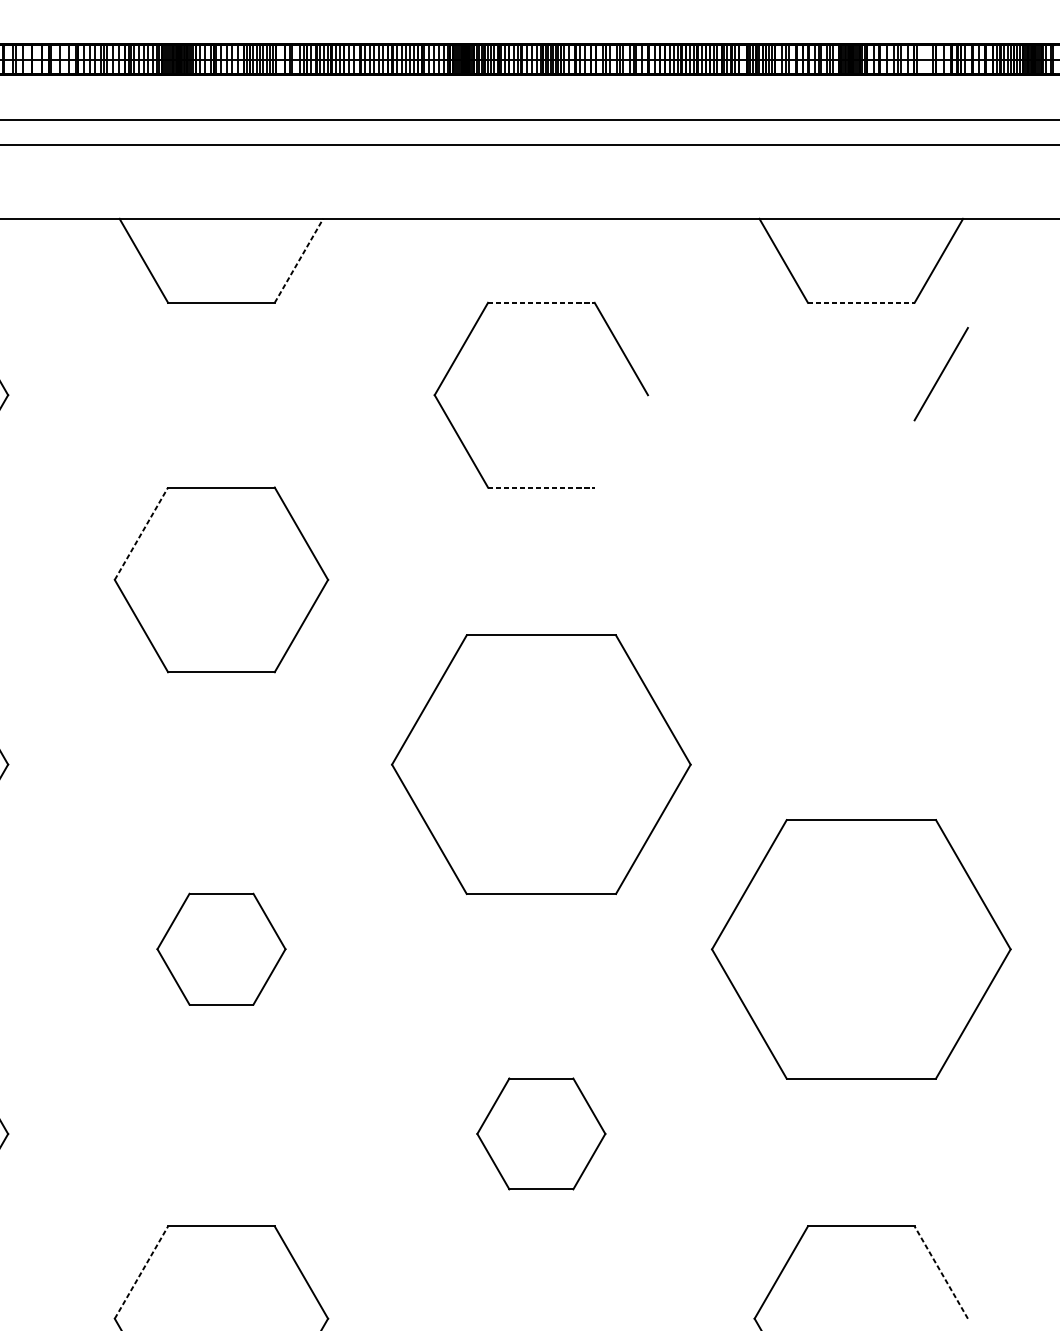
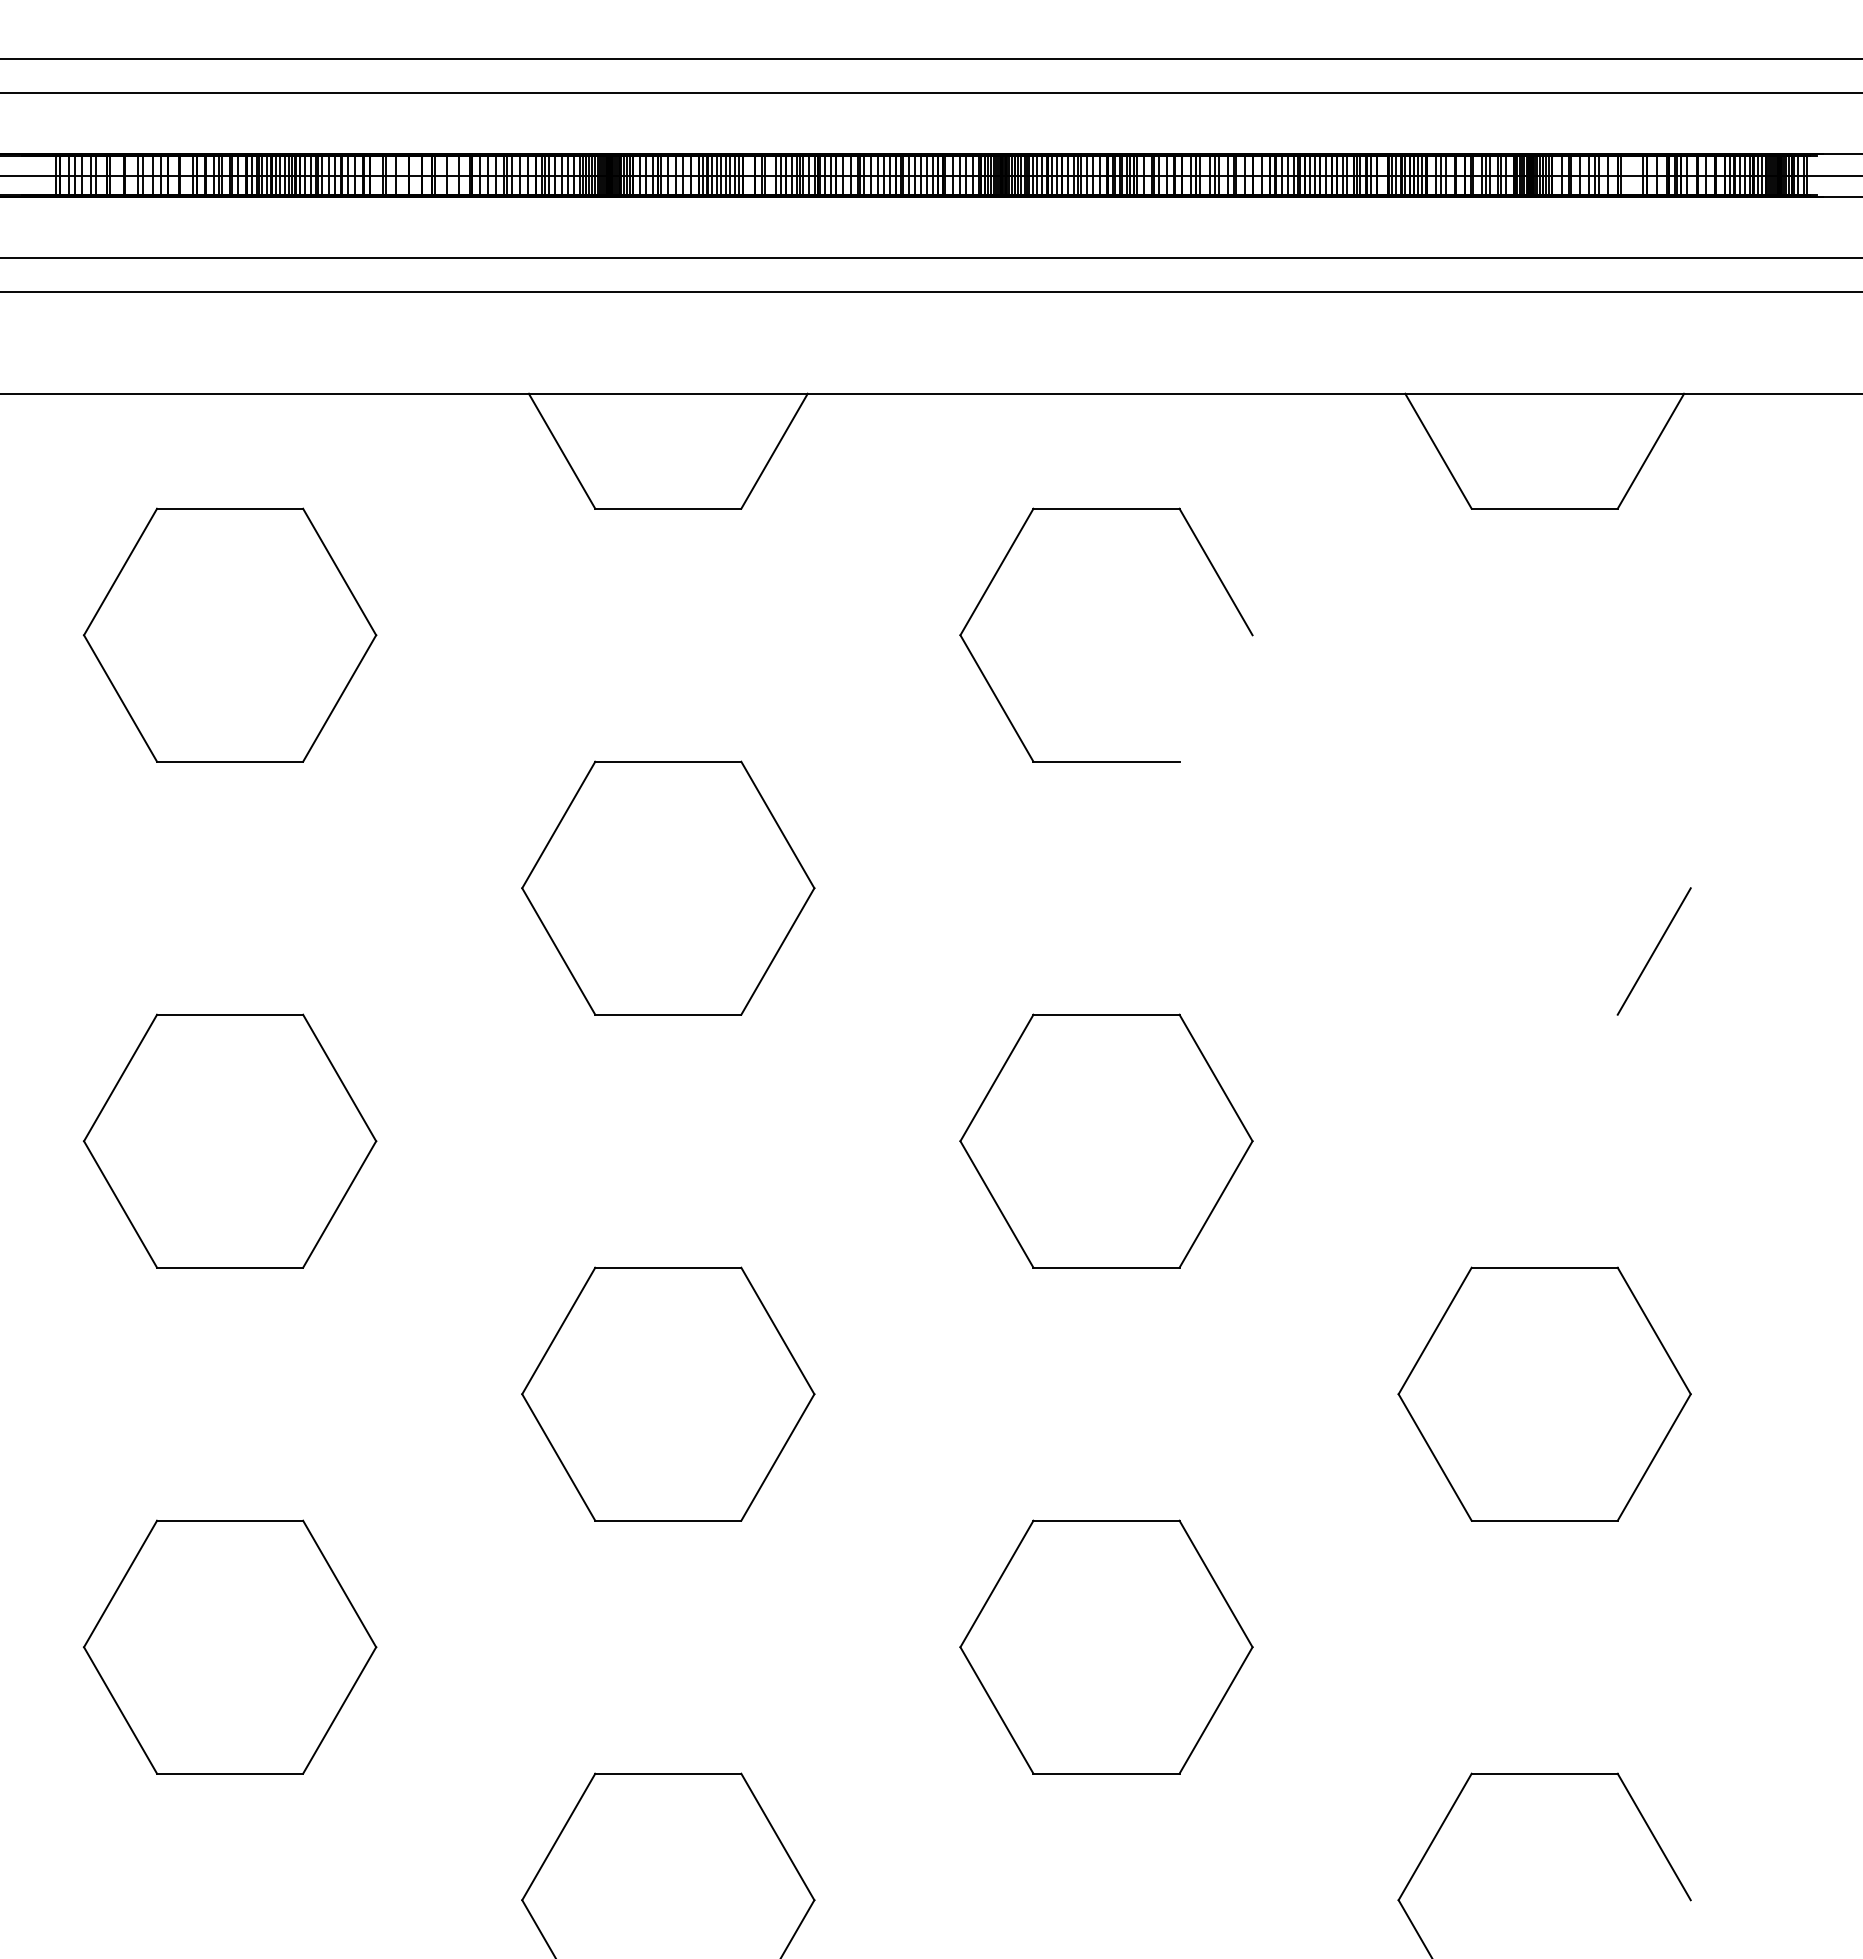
line: (298, 260) -> (774, 450), dashed -> solid
line: (542, 302) -> (1107, 508), dashed -> solid
line: (861, 302) -> (1545, 508), dashed -> solid
line: (940, 374) -> (1653, 951), moved
line: (542, 487) -> (1107, 761), dashed -> solid
line: (142, 533) -> (559, 824), dashed -> solid
part: (541, 764) -> (1106, 1140), size x0.71
part: (221, 948) -> (668, 1393), size x1.67
part: (861, 948) -> (1544, 1393), size x0.71
part: (541, 1133) -> (1106, 1646), size x1.67
line: (142, 1272) -> (559, 1836), dashed -> solid
line: (941, 1272) -> (1654, 1836), dashed -> solid

